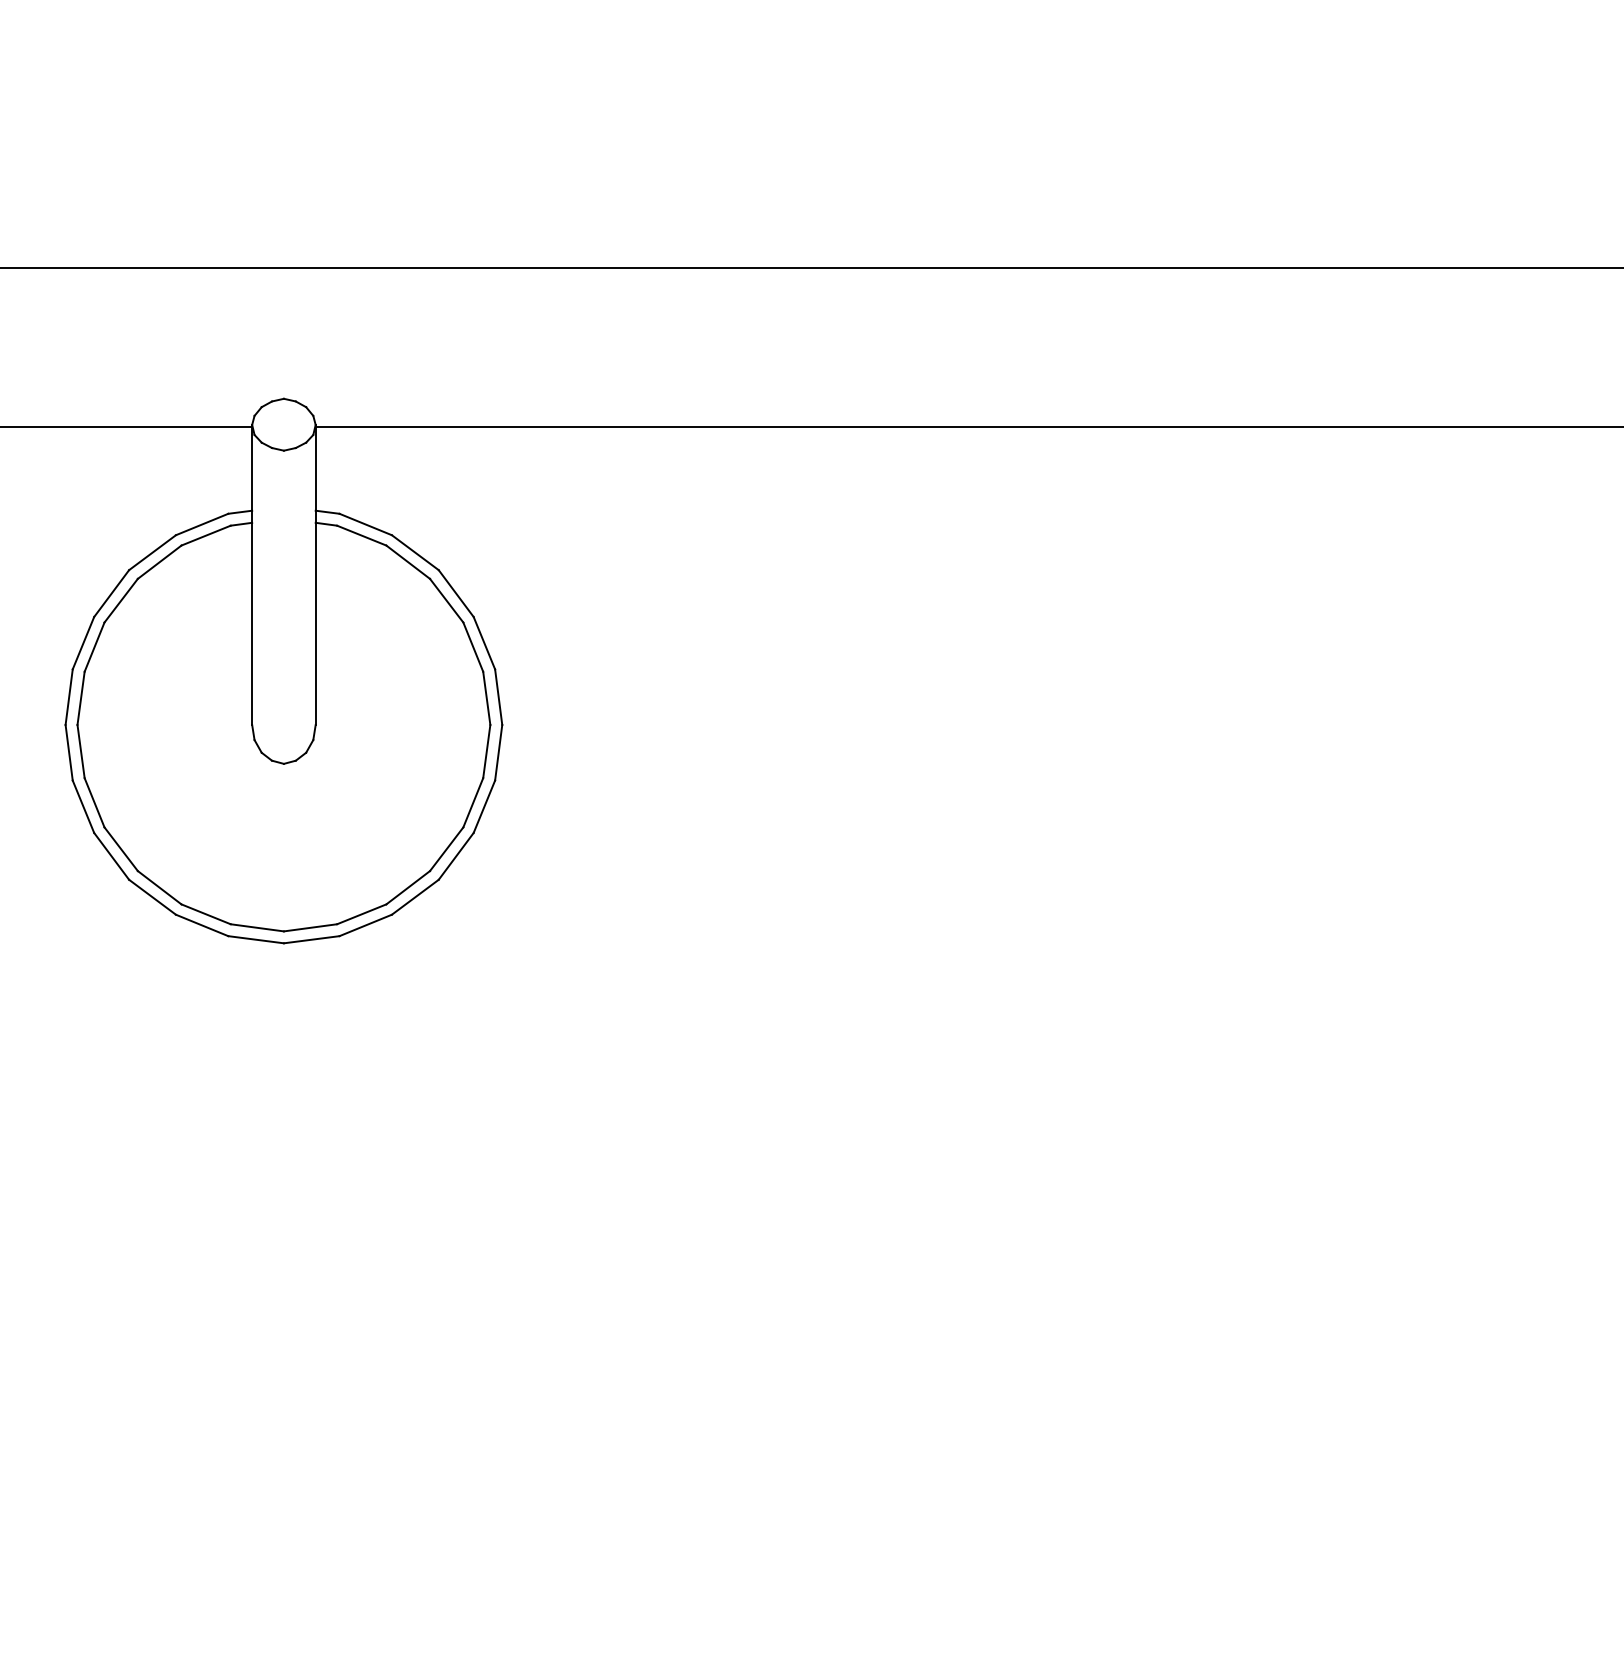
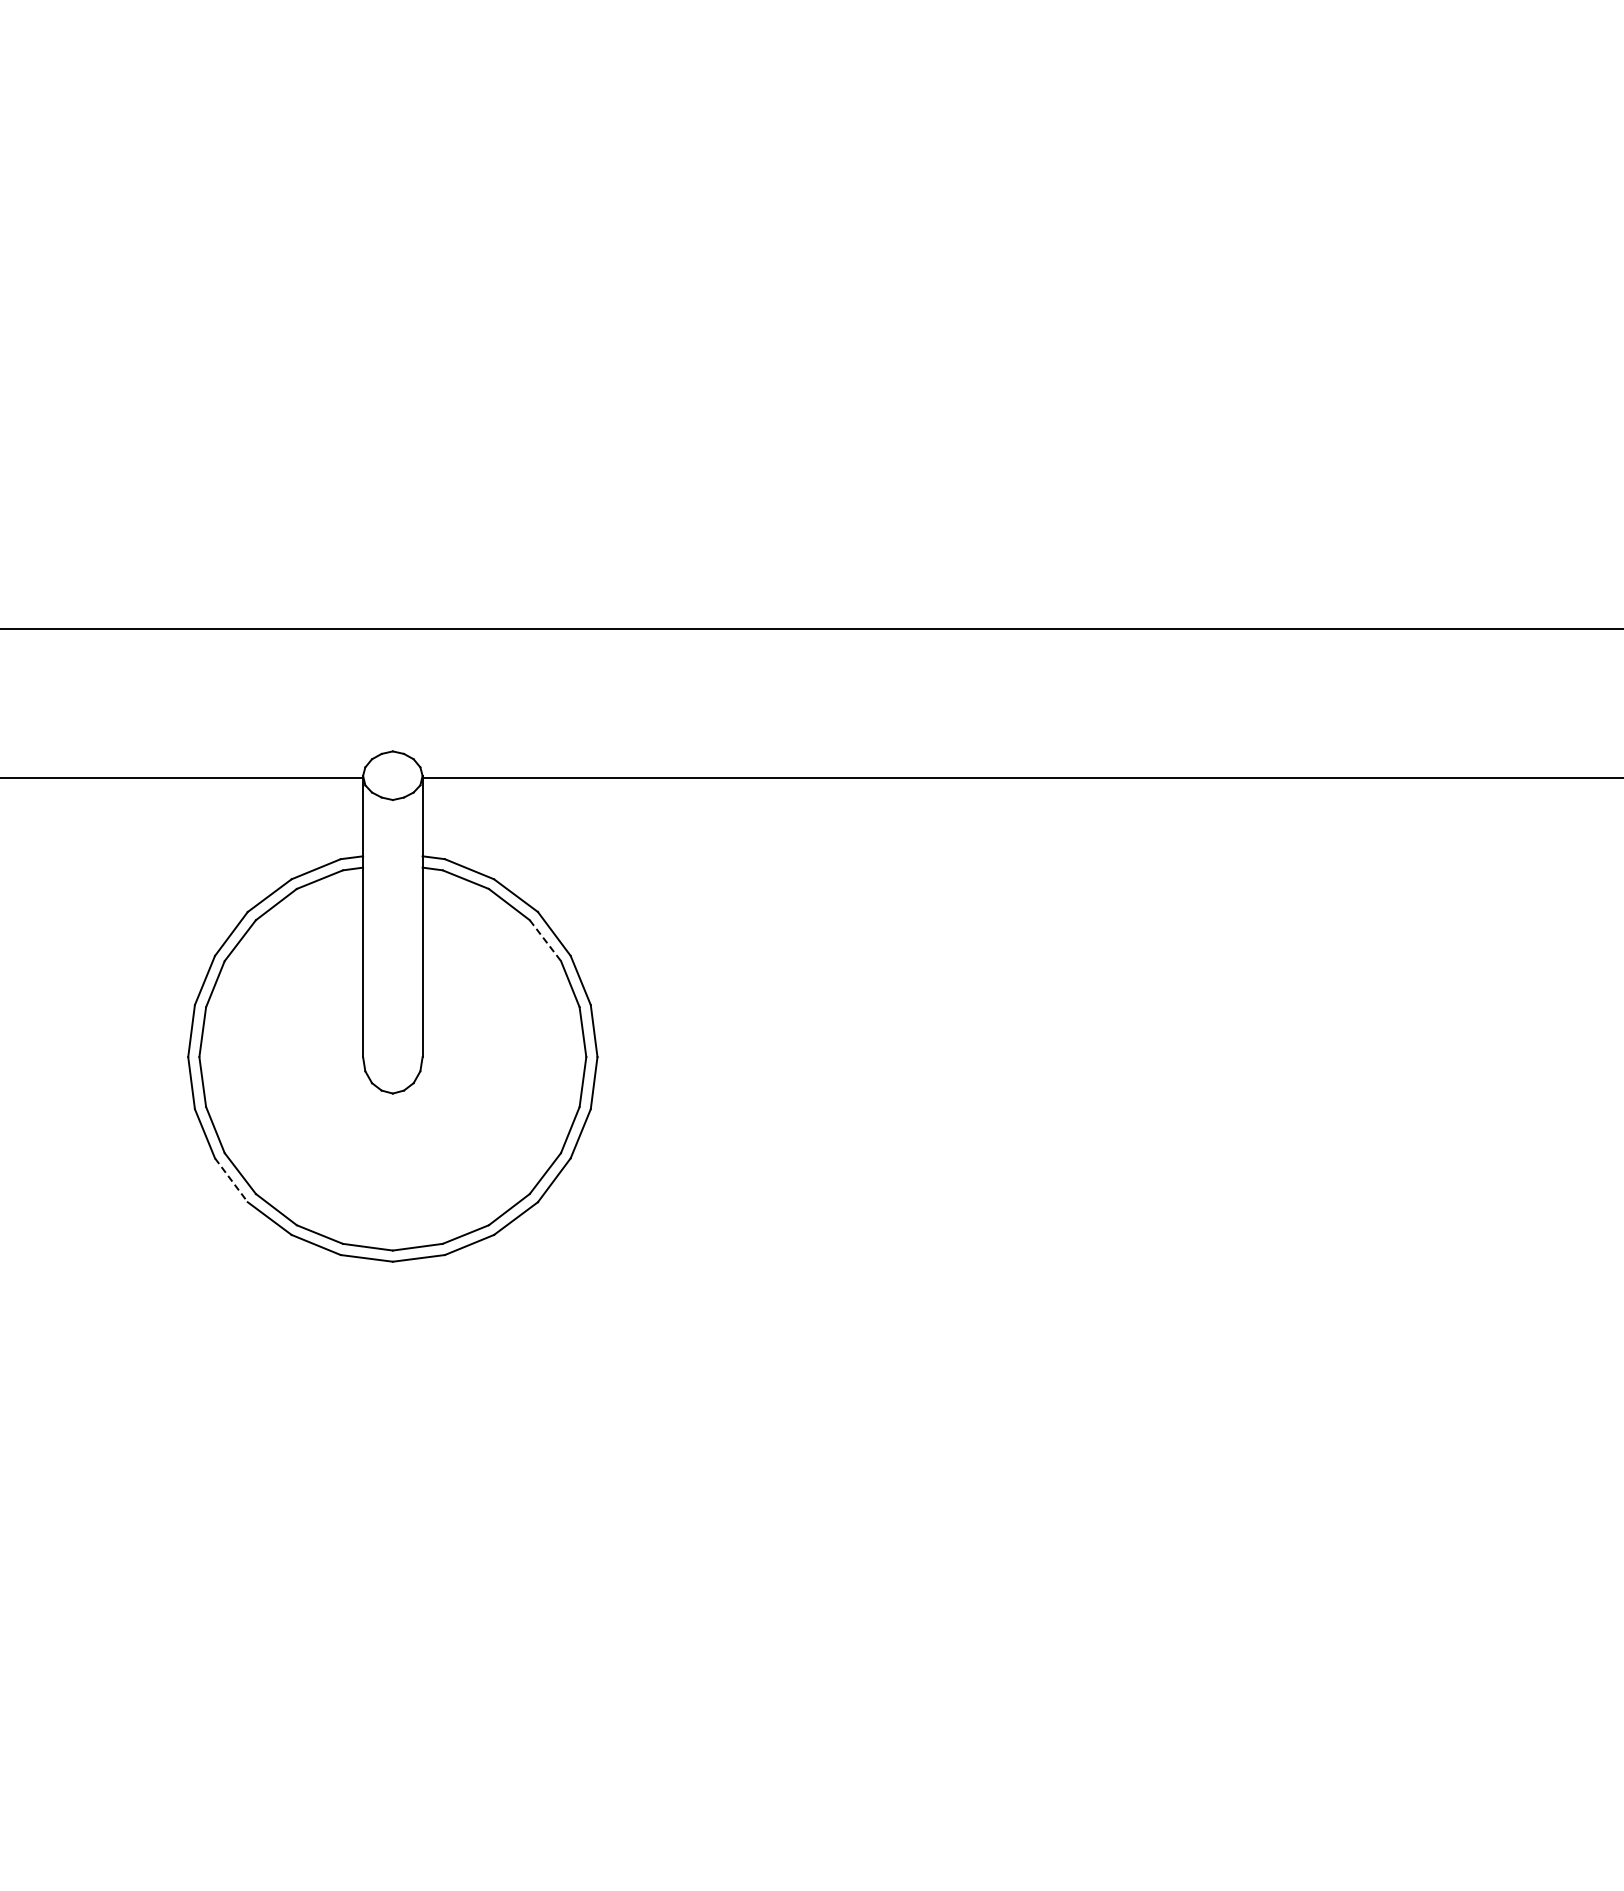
line: (446, 600) -> (545, 940), solid -> dashed
line: (111, 856) -> (231, 1180), solid -> dashed

